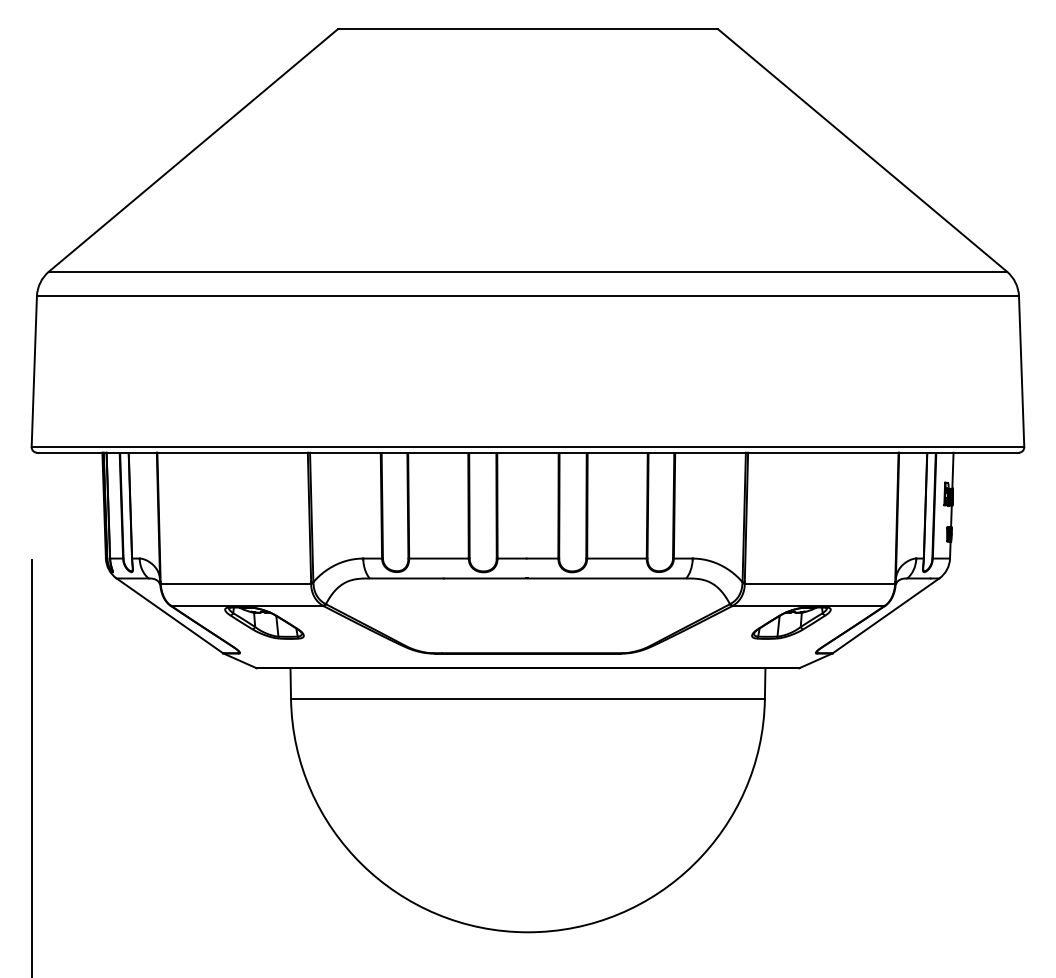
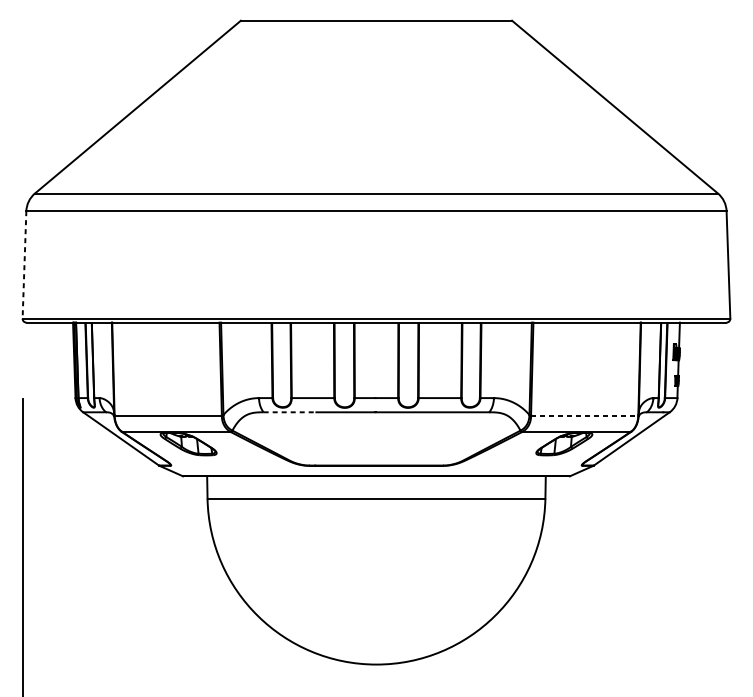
line: (34, 372) -> (24, 265), solid -> dashed
line: (406, 578) -> (289, 412), solid -> dashed
line: (820, 583) -> (585, 415), solid -> dashed

